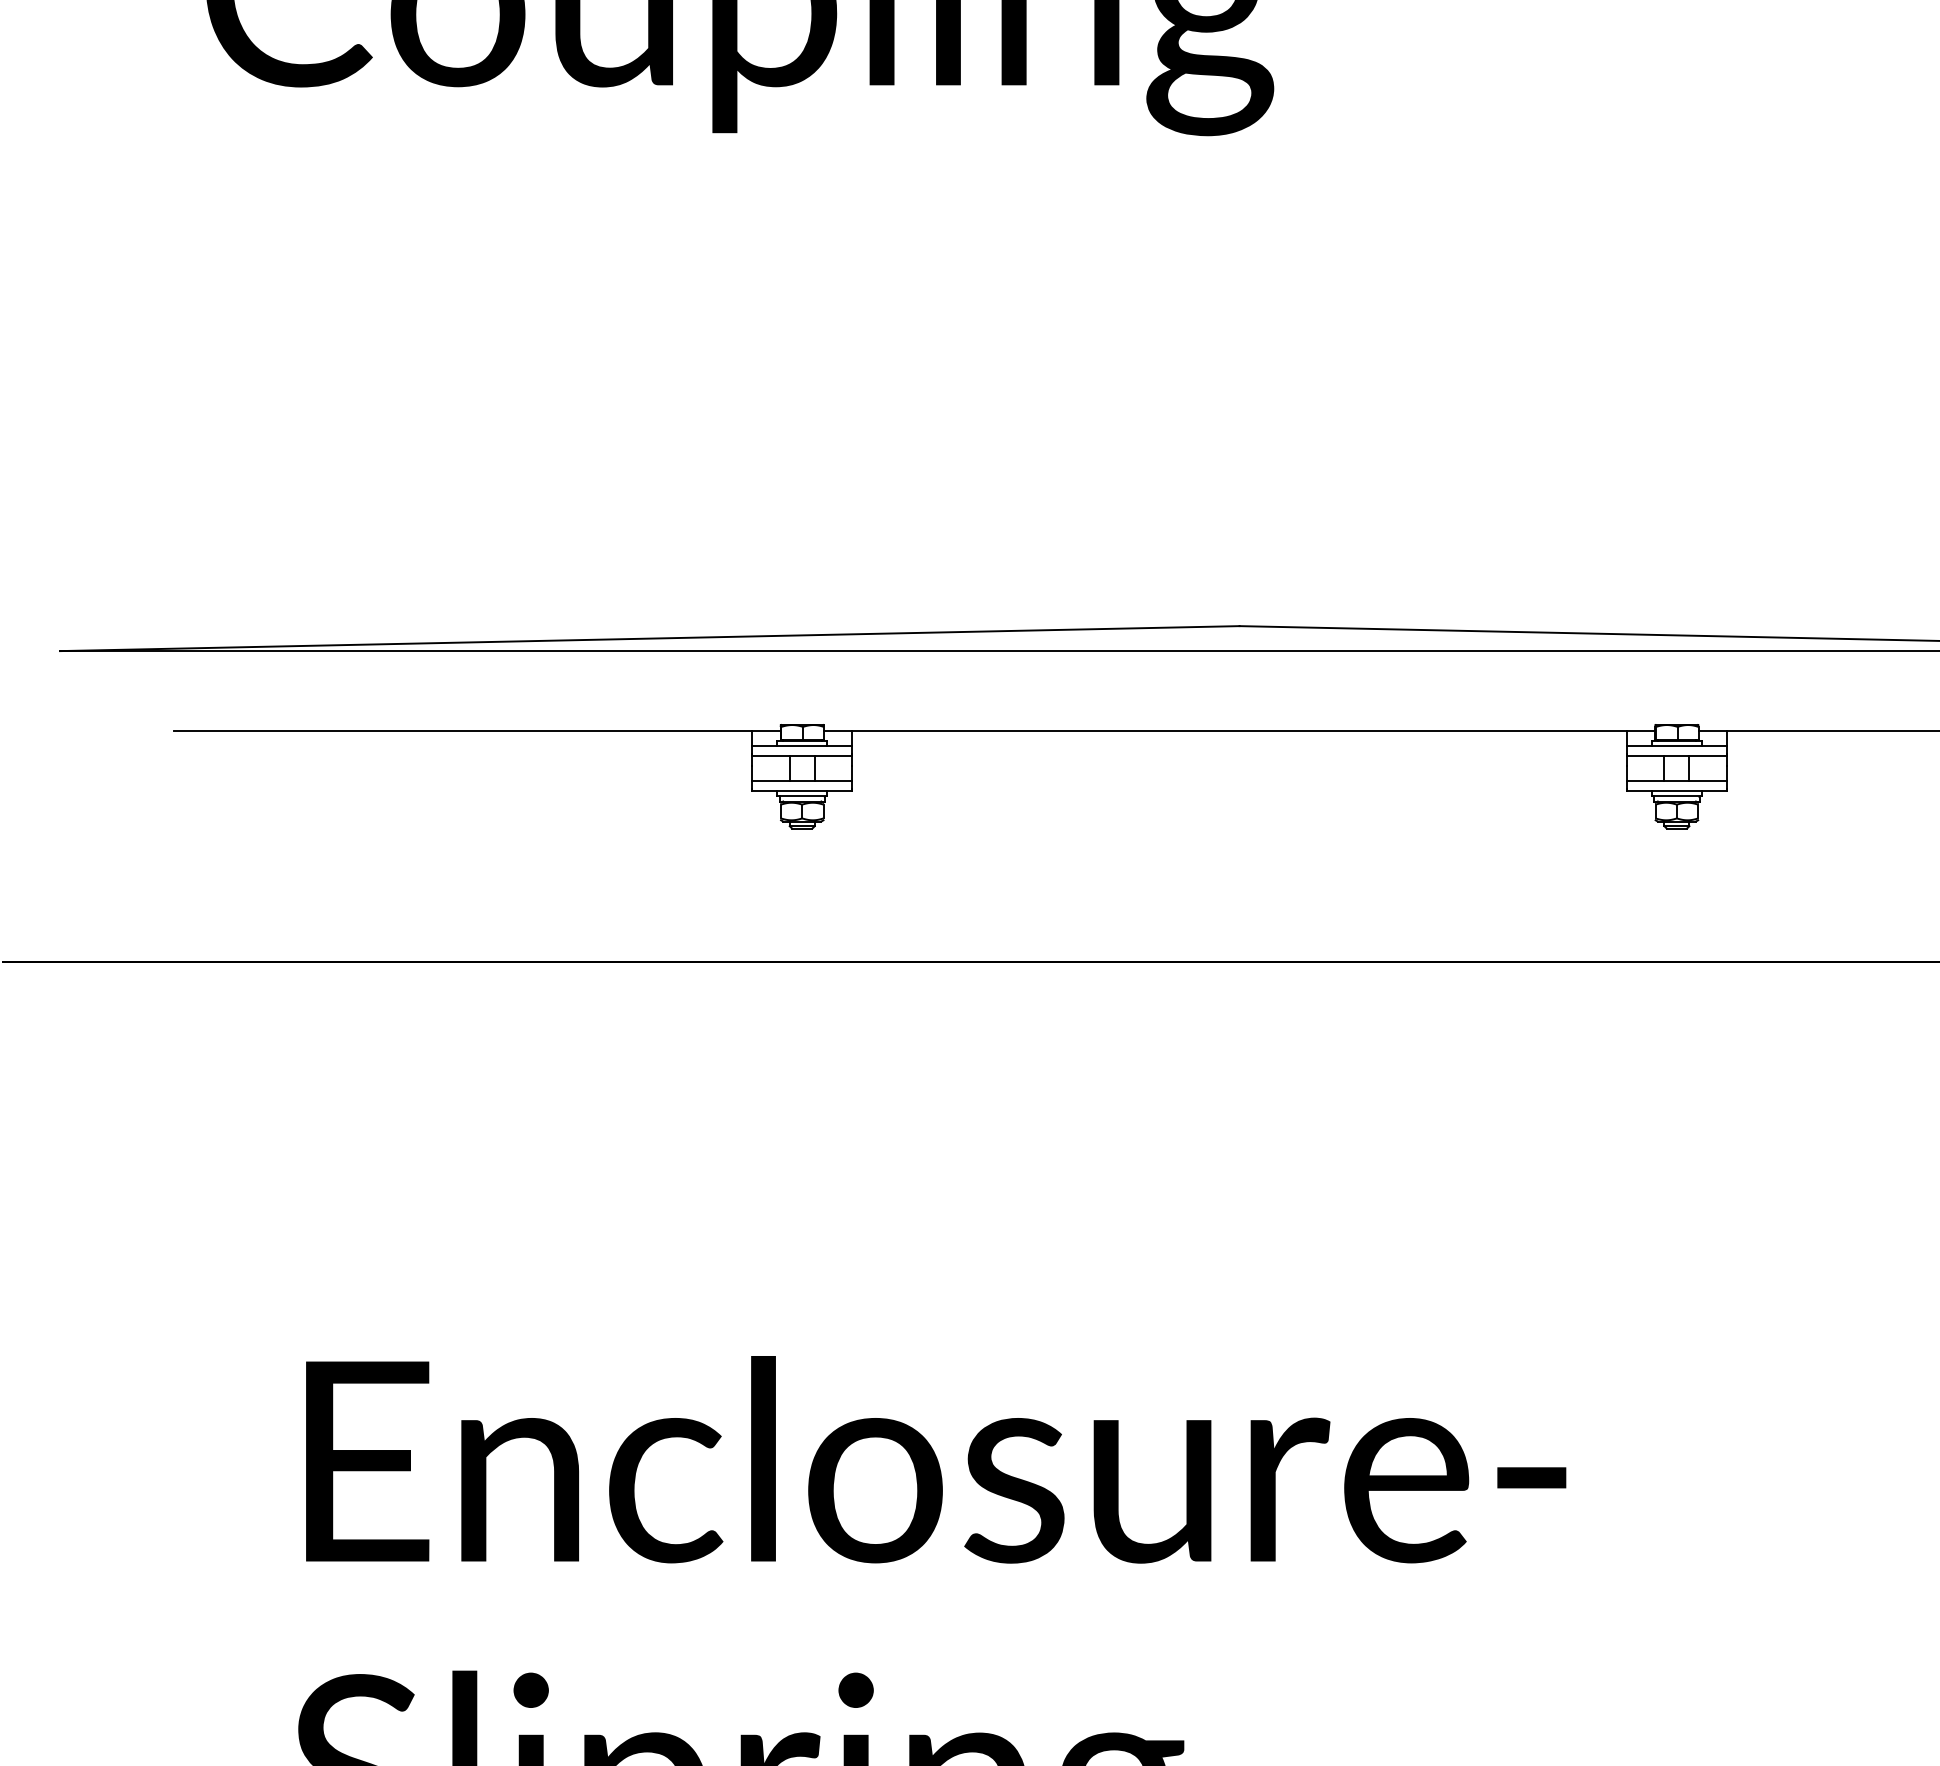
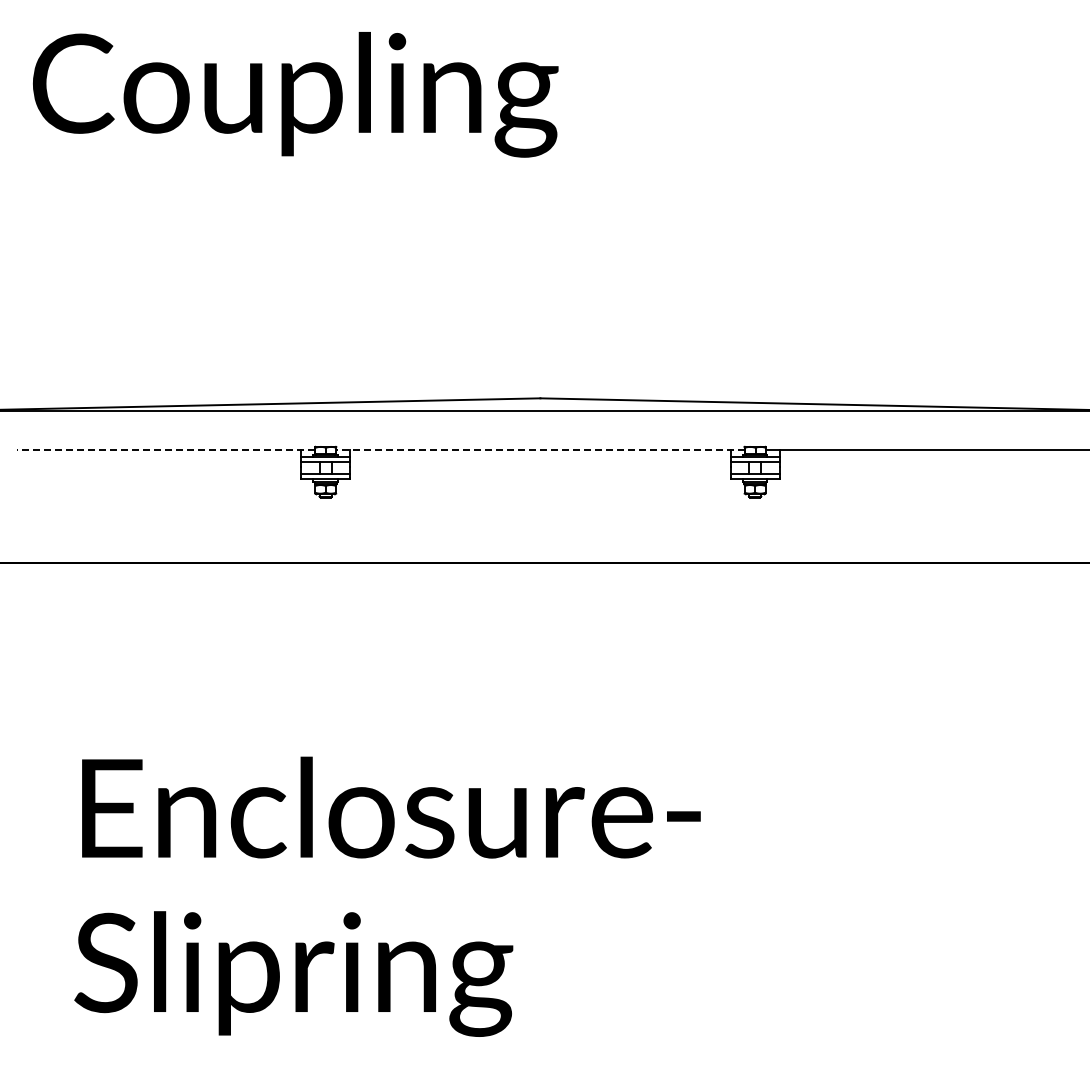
line: (477, 730) -> (166, 449), solid -> dashed
line: (1237, 730) -> (539, 449), solid -> dashed

